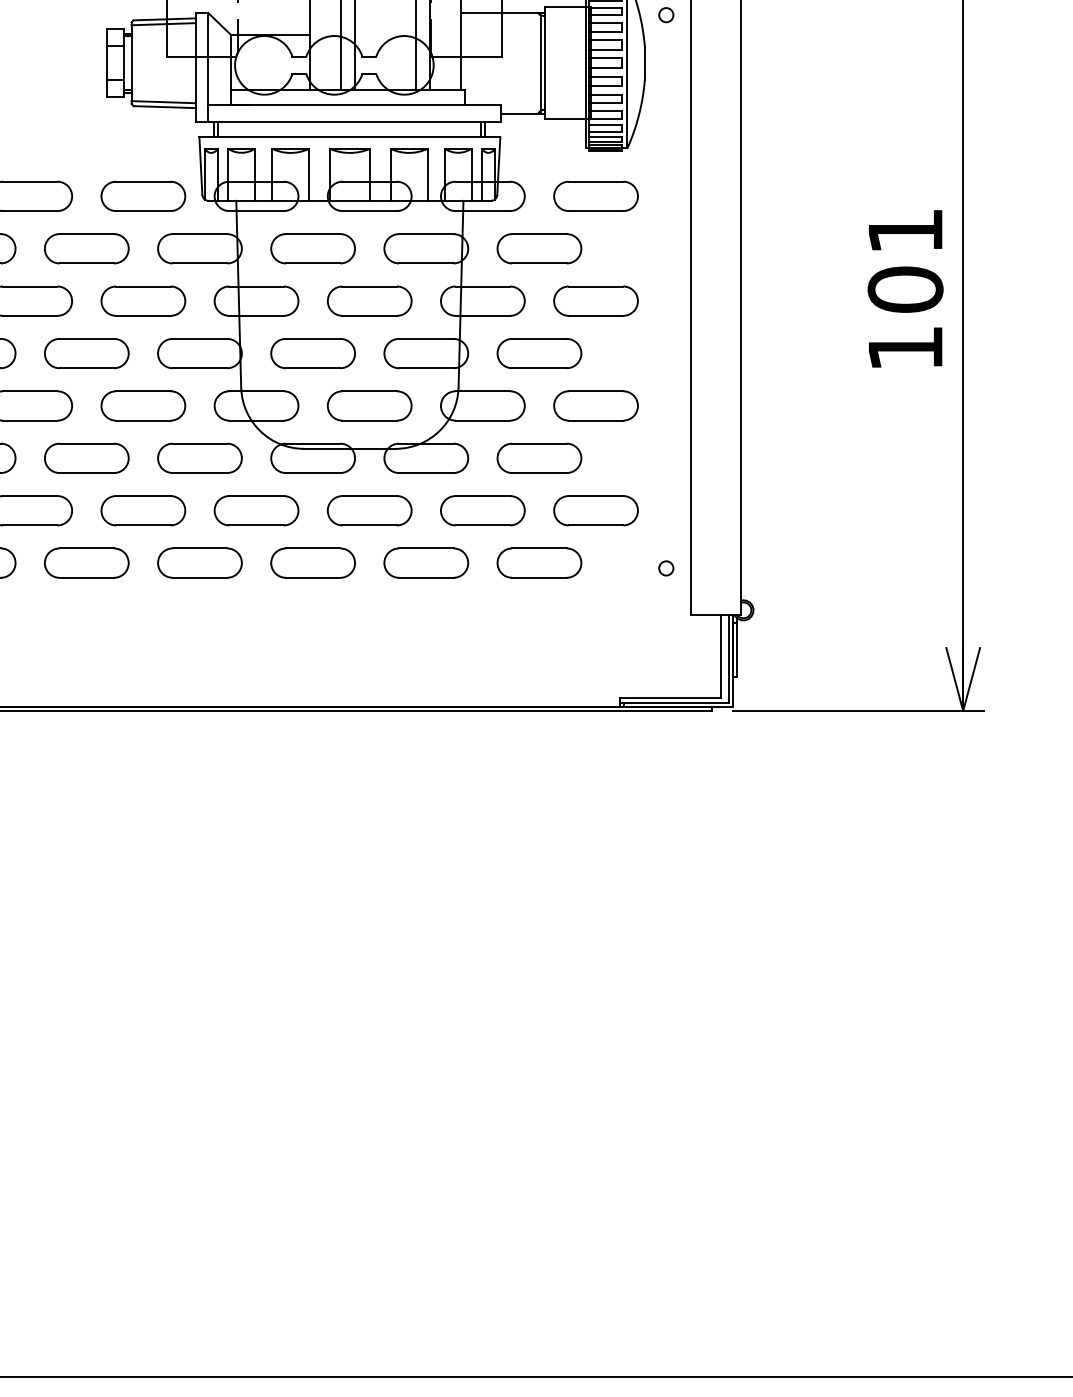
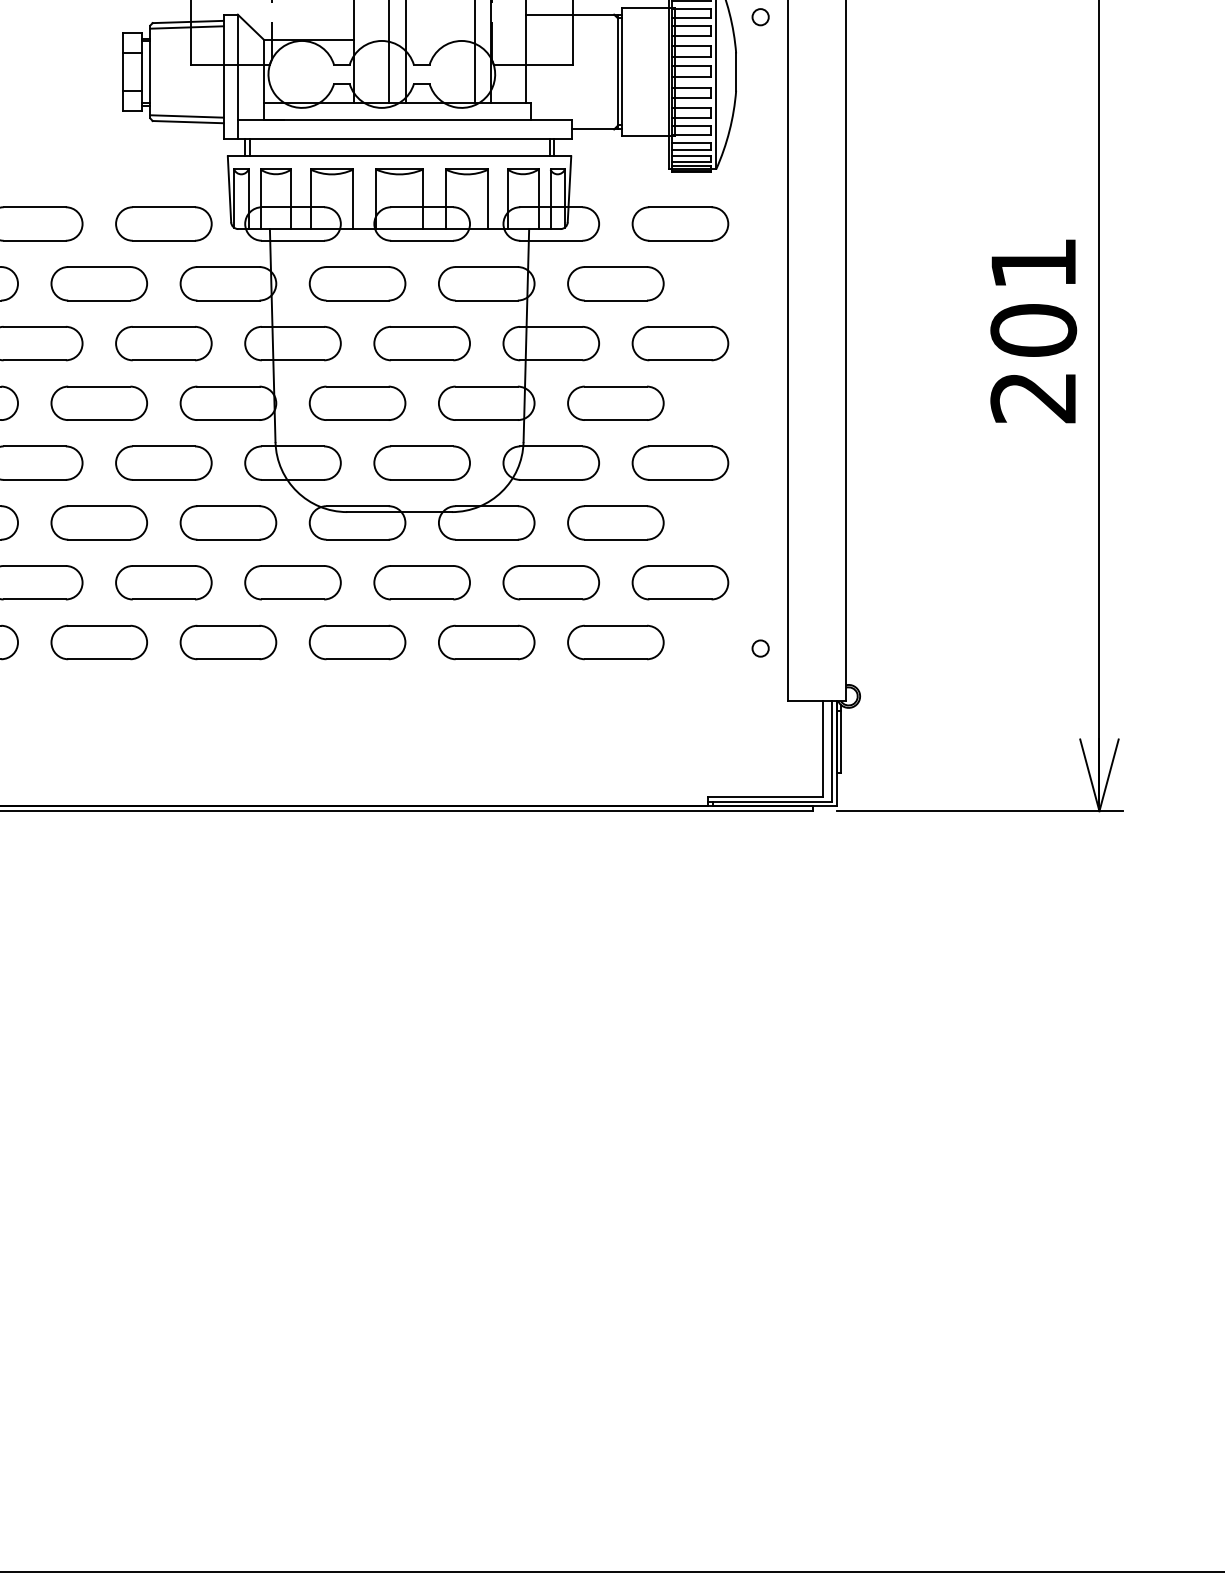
text: (904, 348) -> (1032, 397), 101 -> 201

